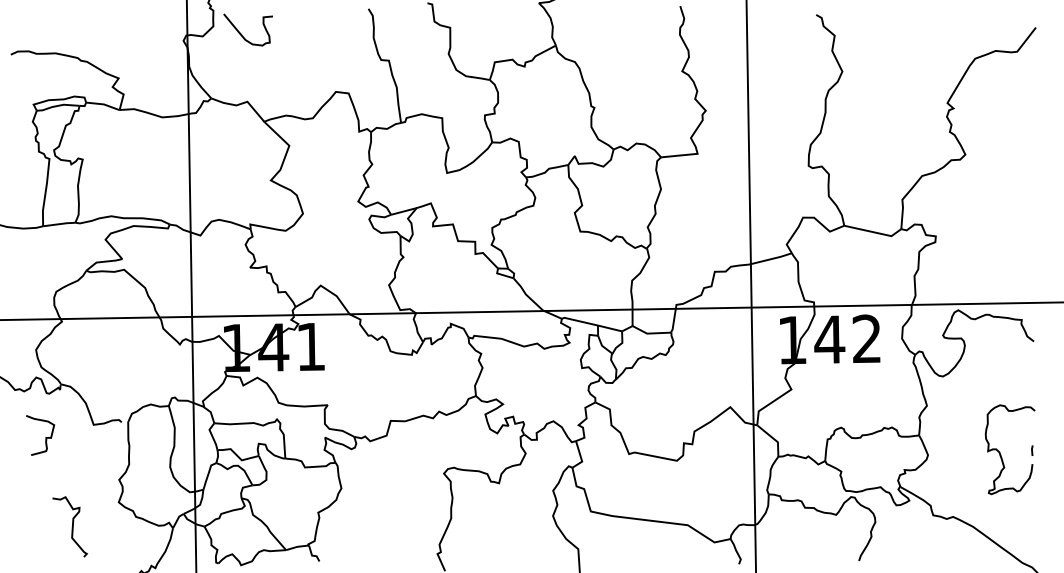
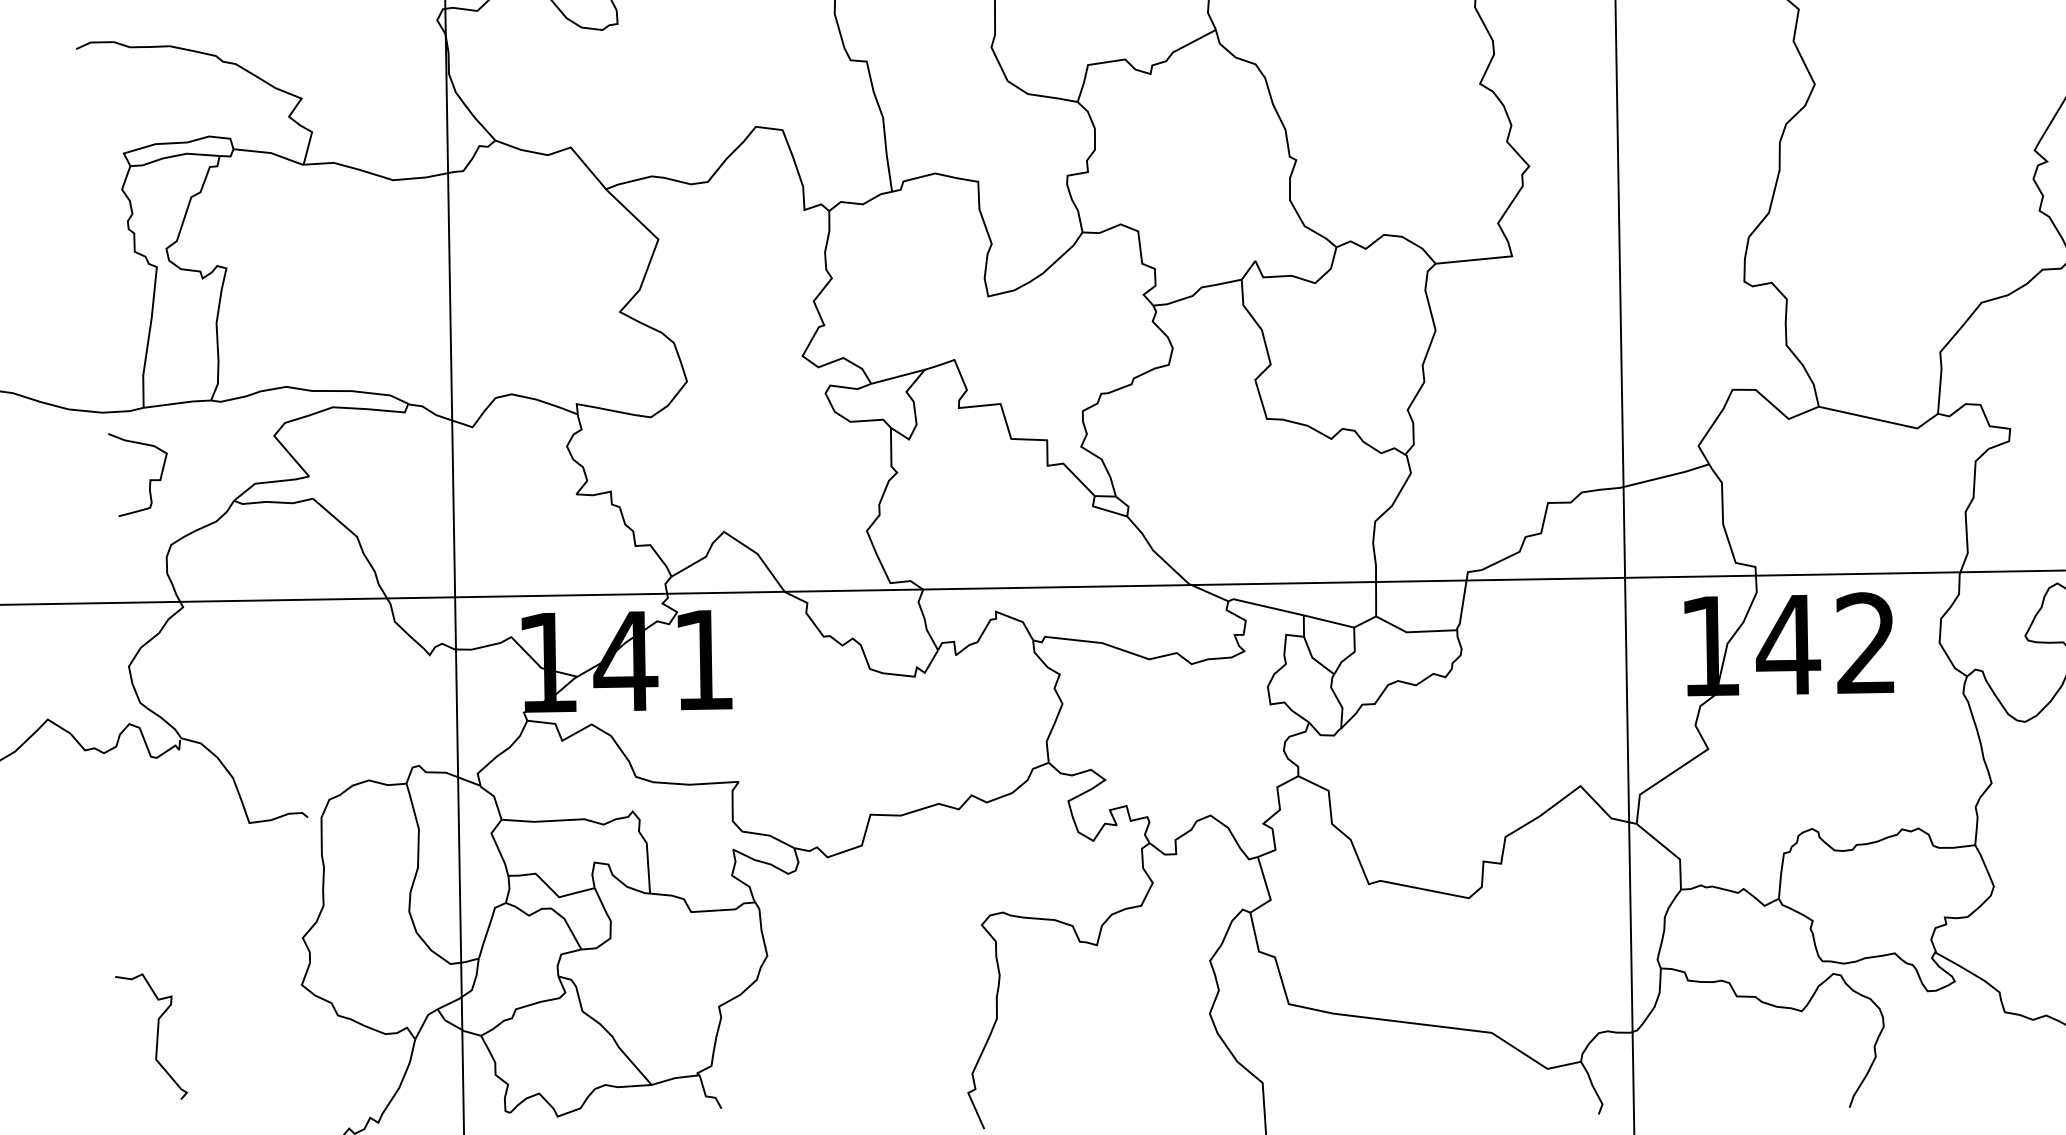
curve: (45, 437) -> (148, 479), moved
curve: (71, 527) -> (154, 1037), moved

